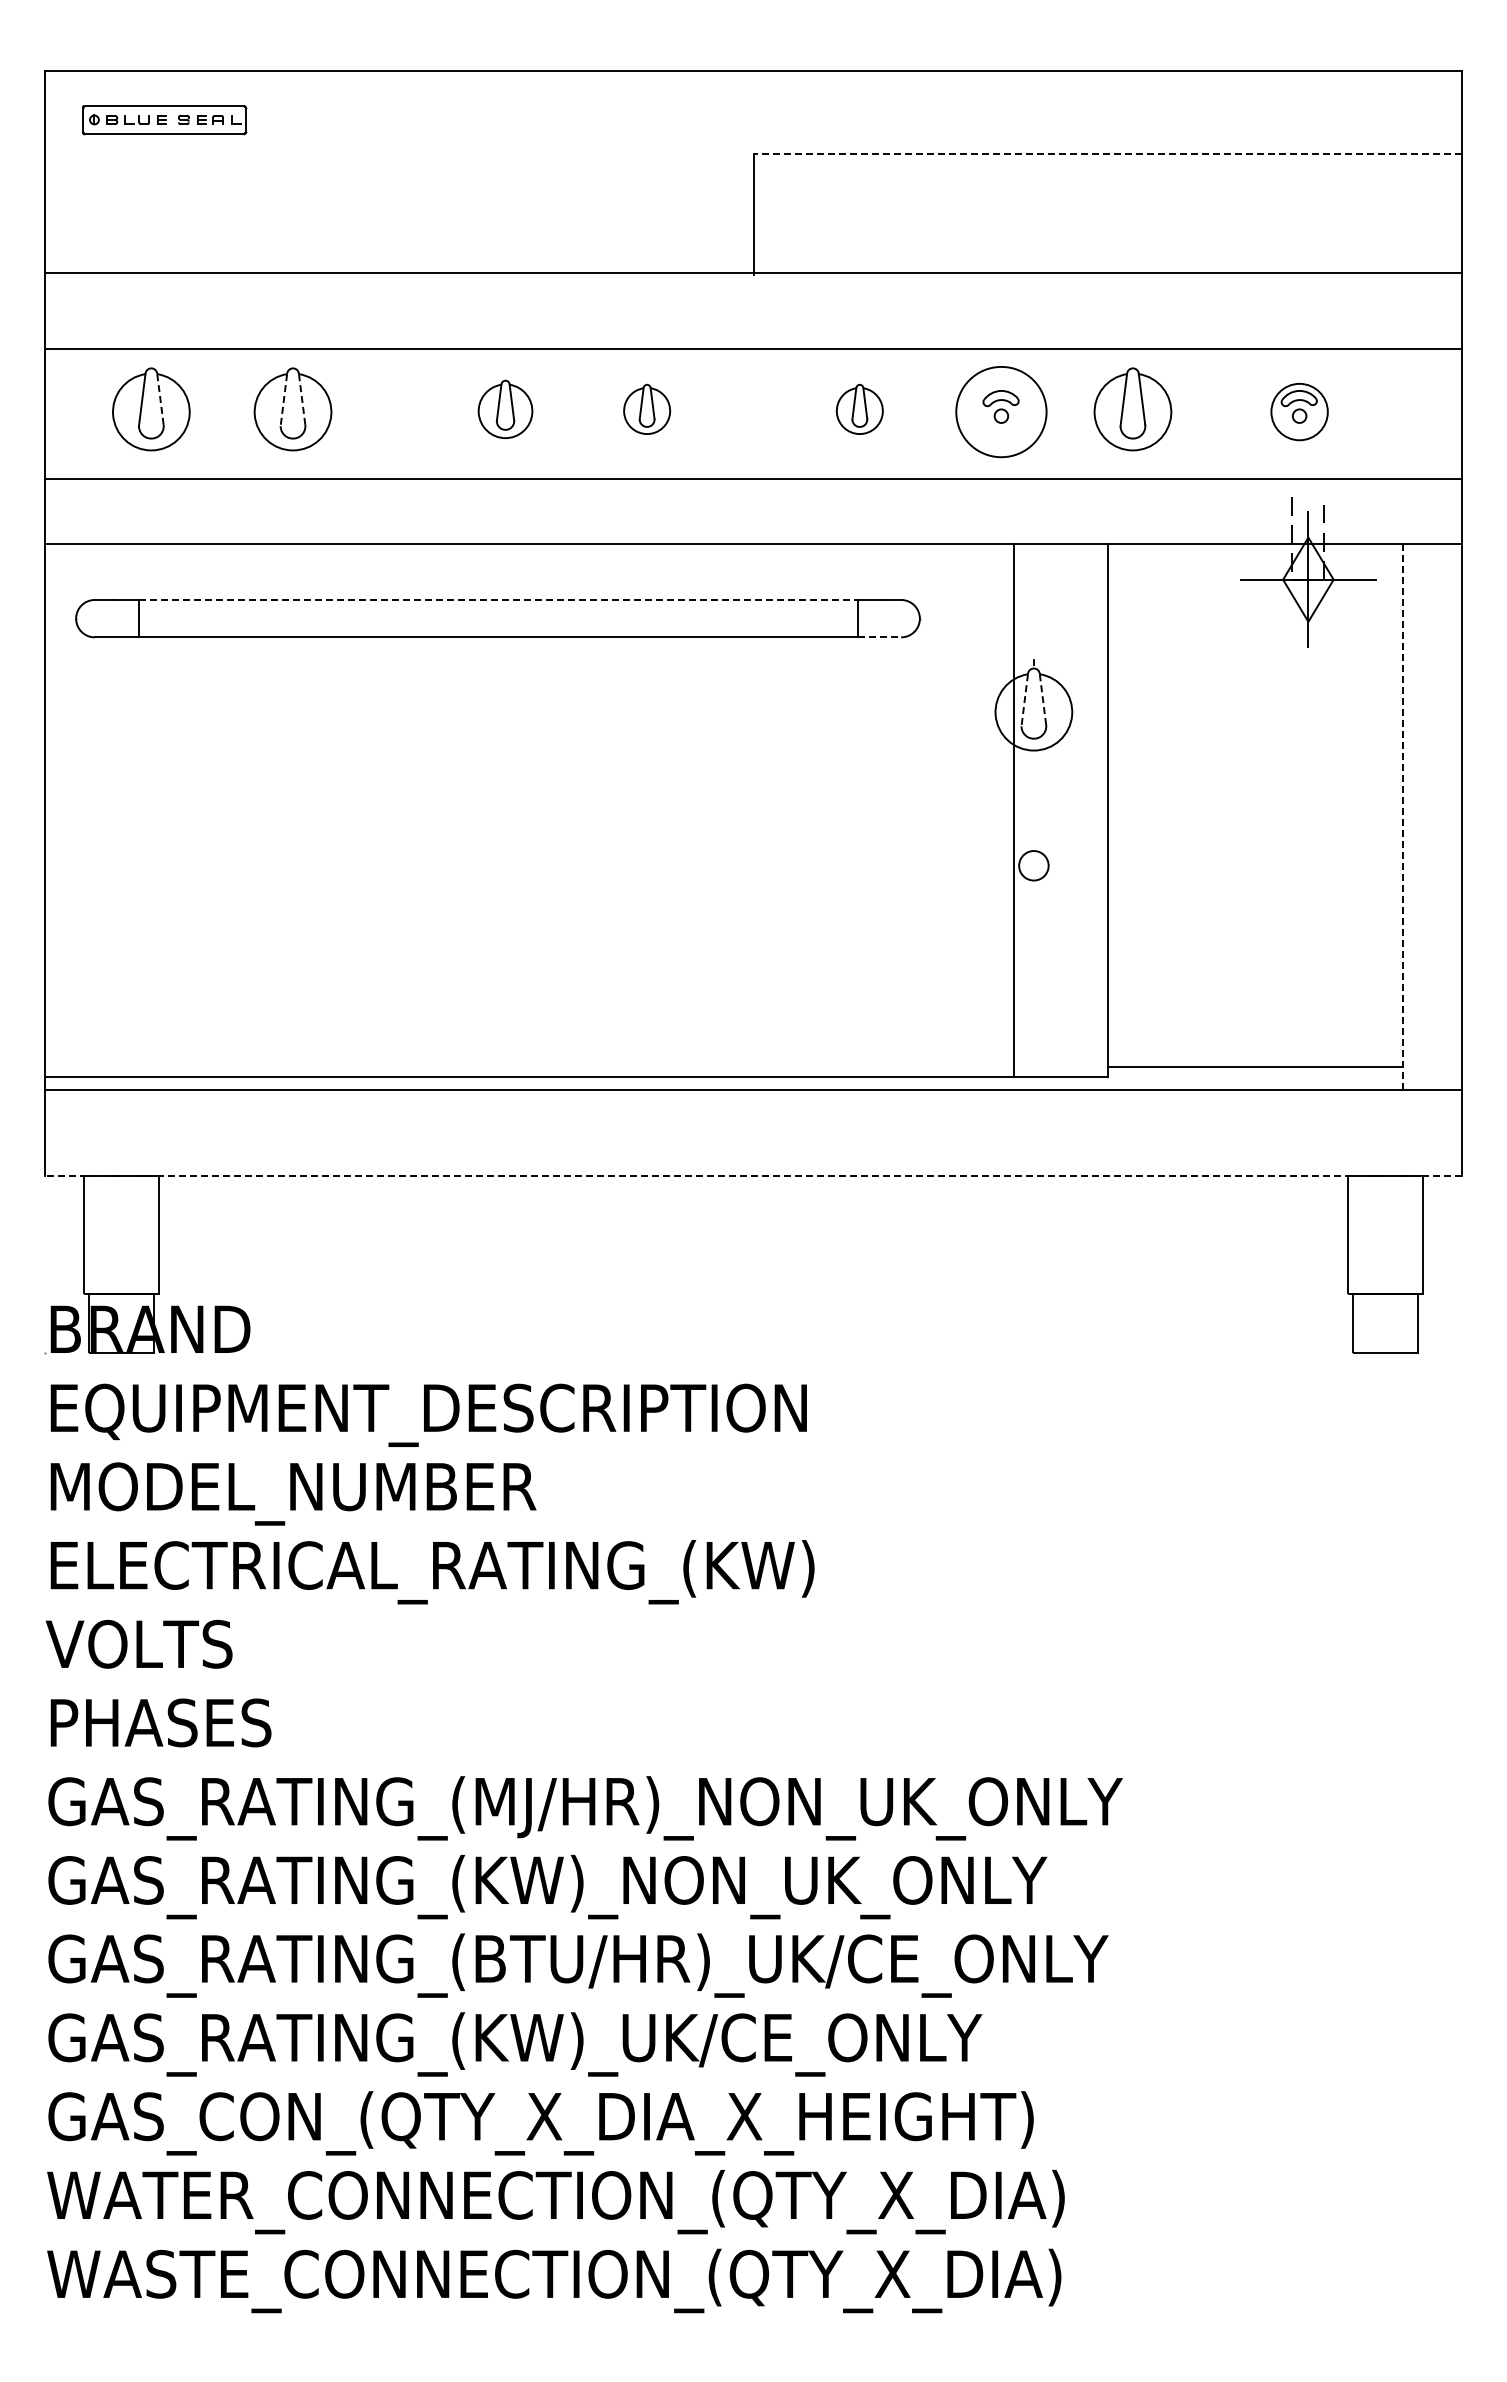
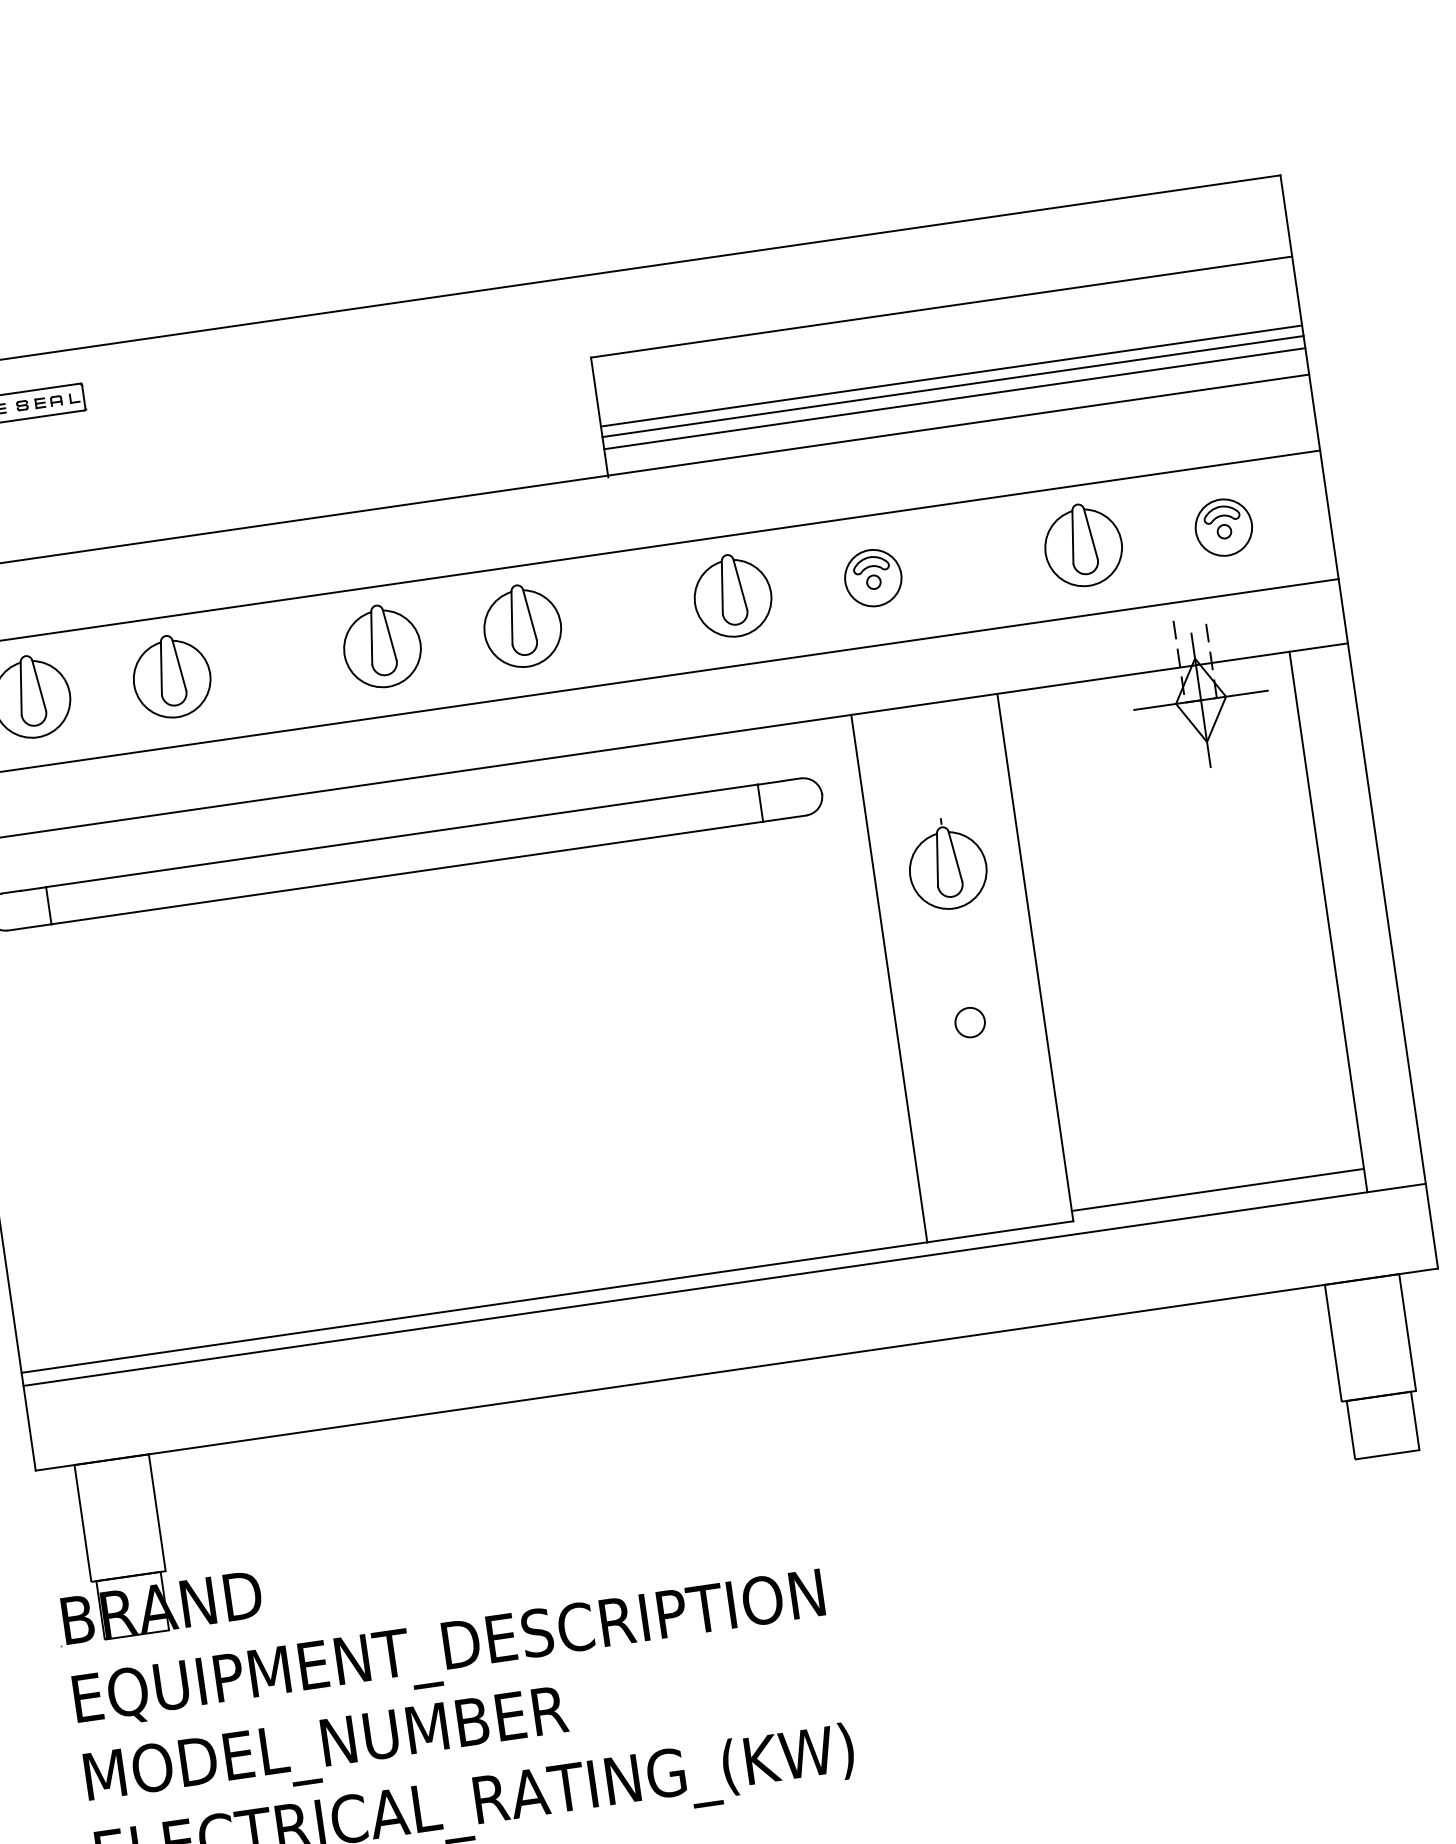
line: (1107, 153) -> (941, 307), dashed -> solid
line: (1107, 223) -> (951, 376), added
line: (1107, 233) -> (952, 386), added
line: (1107, 246) -> (954, 399), added
line: (160, 399) -> (39, 685), dashed -> solid
line: (302, 399) -> (179, 665), dashed -> solid
line: (283, 400) -> (161, 669), dashed -> solid
part: (505, 409) -> (382, 646), size x1.43
part: (646, 409) -> (521, 626), size x1.67
part: (859, 409) -> (732, 595), size x1.67
part: (1132, 409) -> (1082, 545), moved
circle: (1001, 411) -> (873, 577), size x0.62
part: (1299, 412) -> (1223, 528), moved
line: (498, 599) -> (402, 835), dashed -> solid
line: (879, 637) -> (784, 818), dashed -> solid
line: (1042, 699) -> (954, 856), dashed -> solid
line: (1024, 700) -> (937, 860), dashed -> solid
line: (1014, 810) -> (889, 978), moved
line: (1402, 816) -> (1327, 921), dashed -> solid
line: (753, 1175) -> (736, 1369), dashed -> solid

